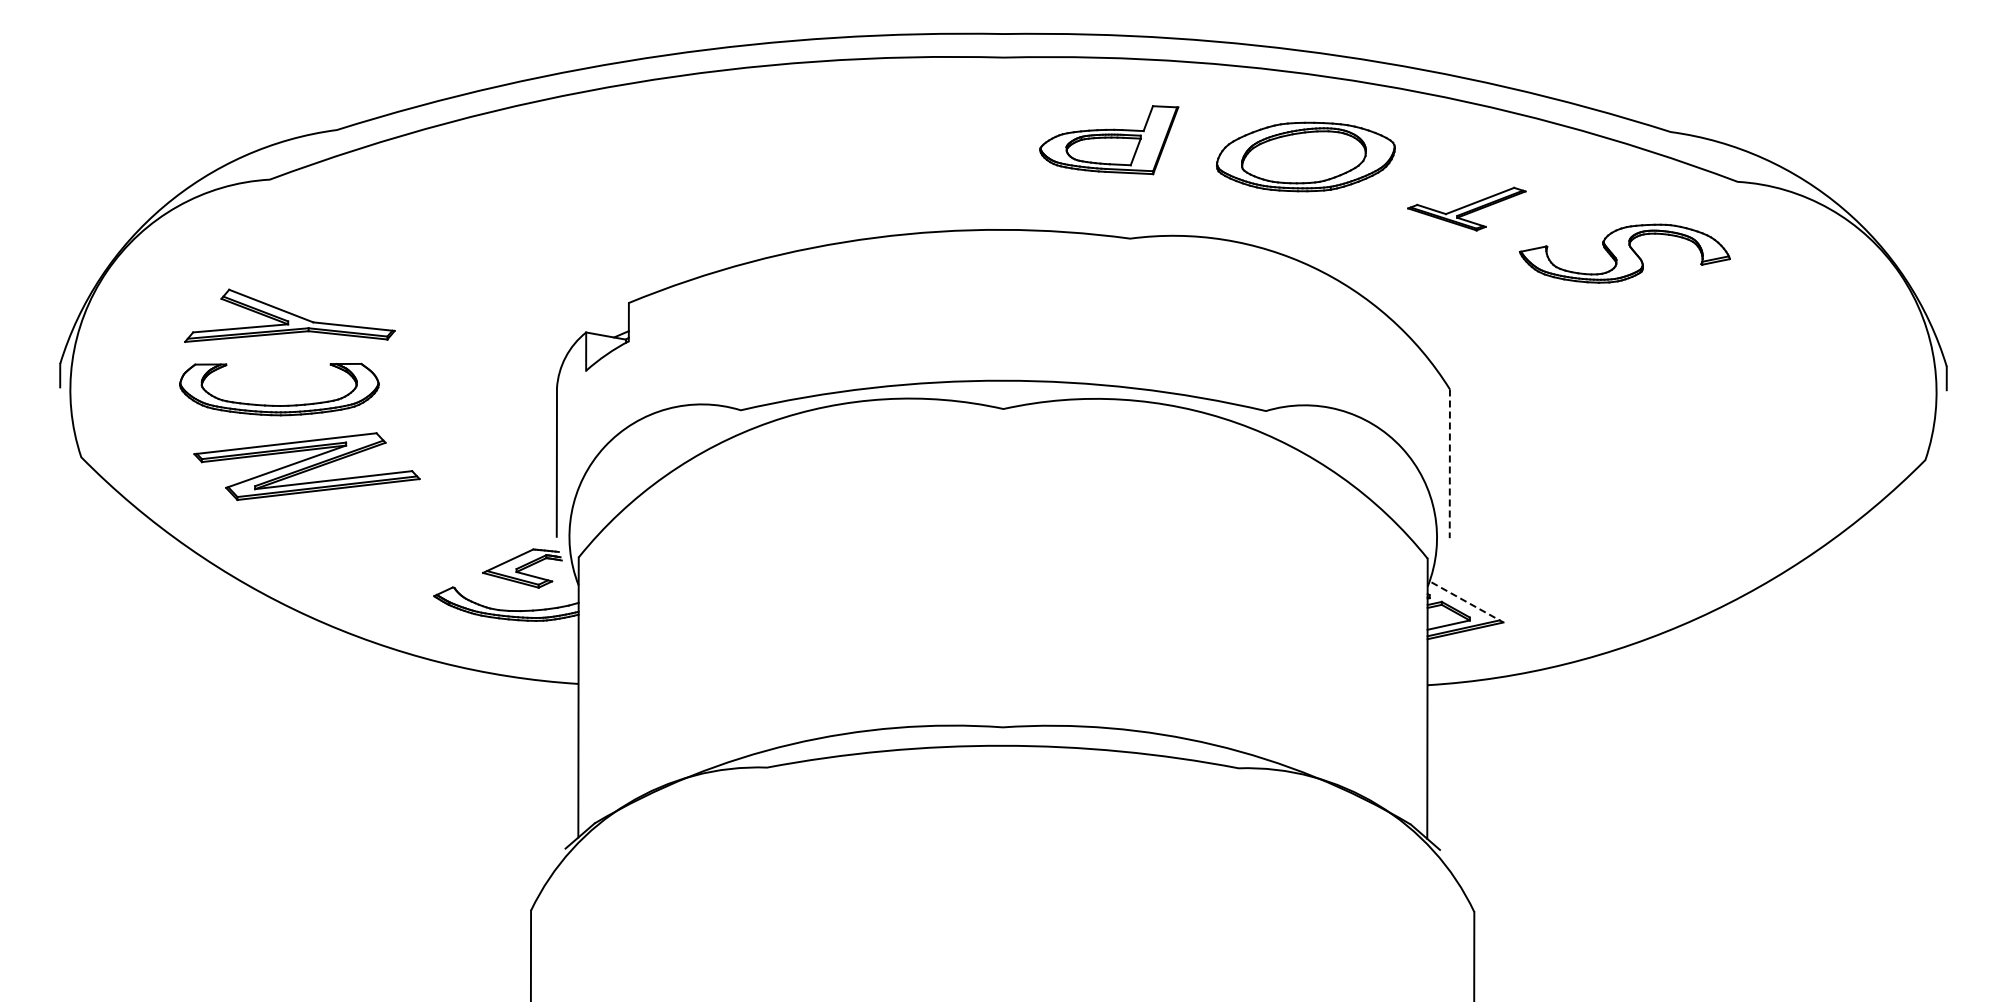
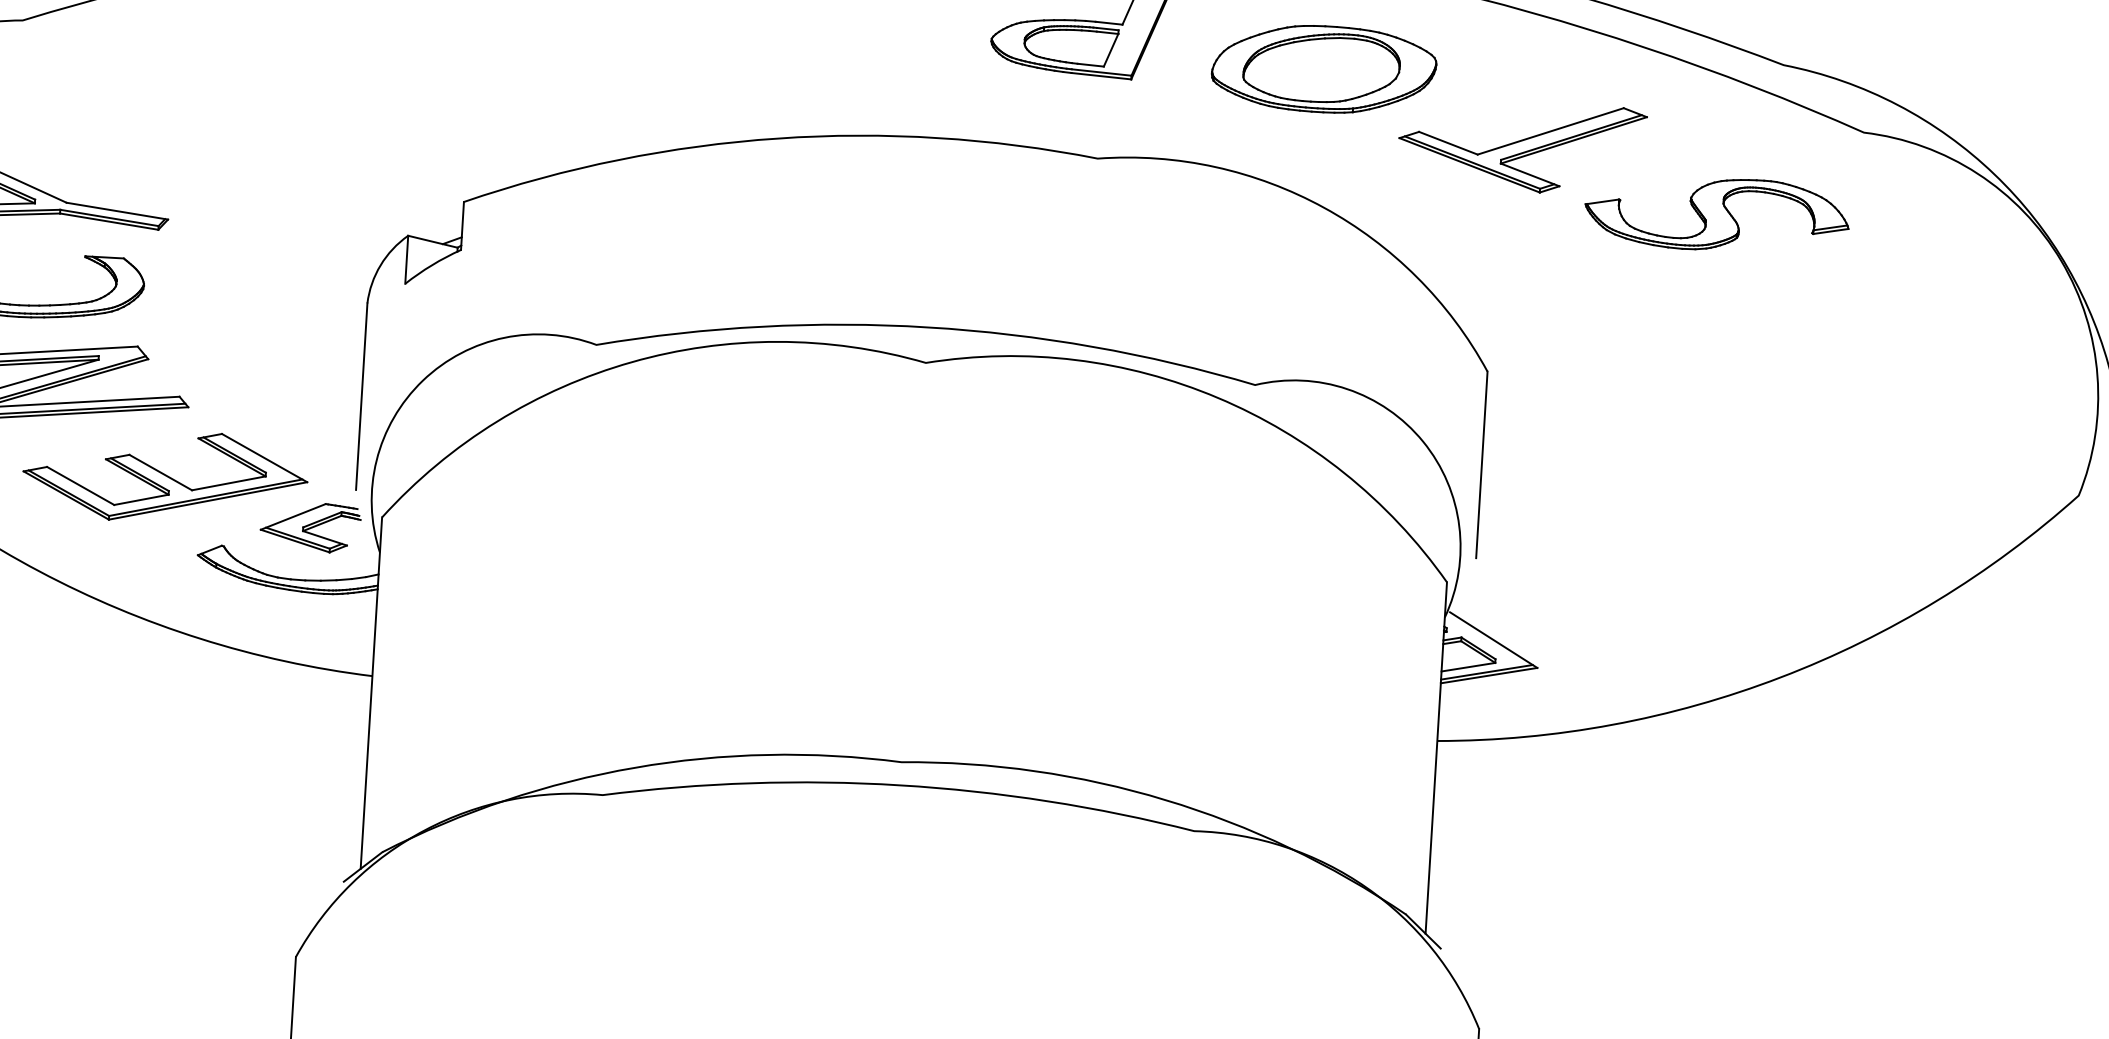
part: (1466, 208) -> (1521, 145), size x1.67
line: (1449, 464) -> (1481, 465), dashed -> solid
part: (404, 535) -> (165, 476), added
line: (1467, 602) -> (1493, 640), dashed -> solid

